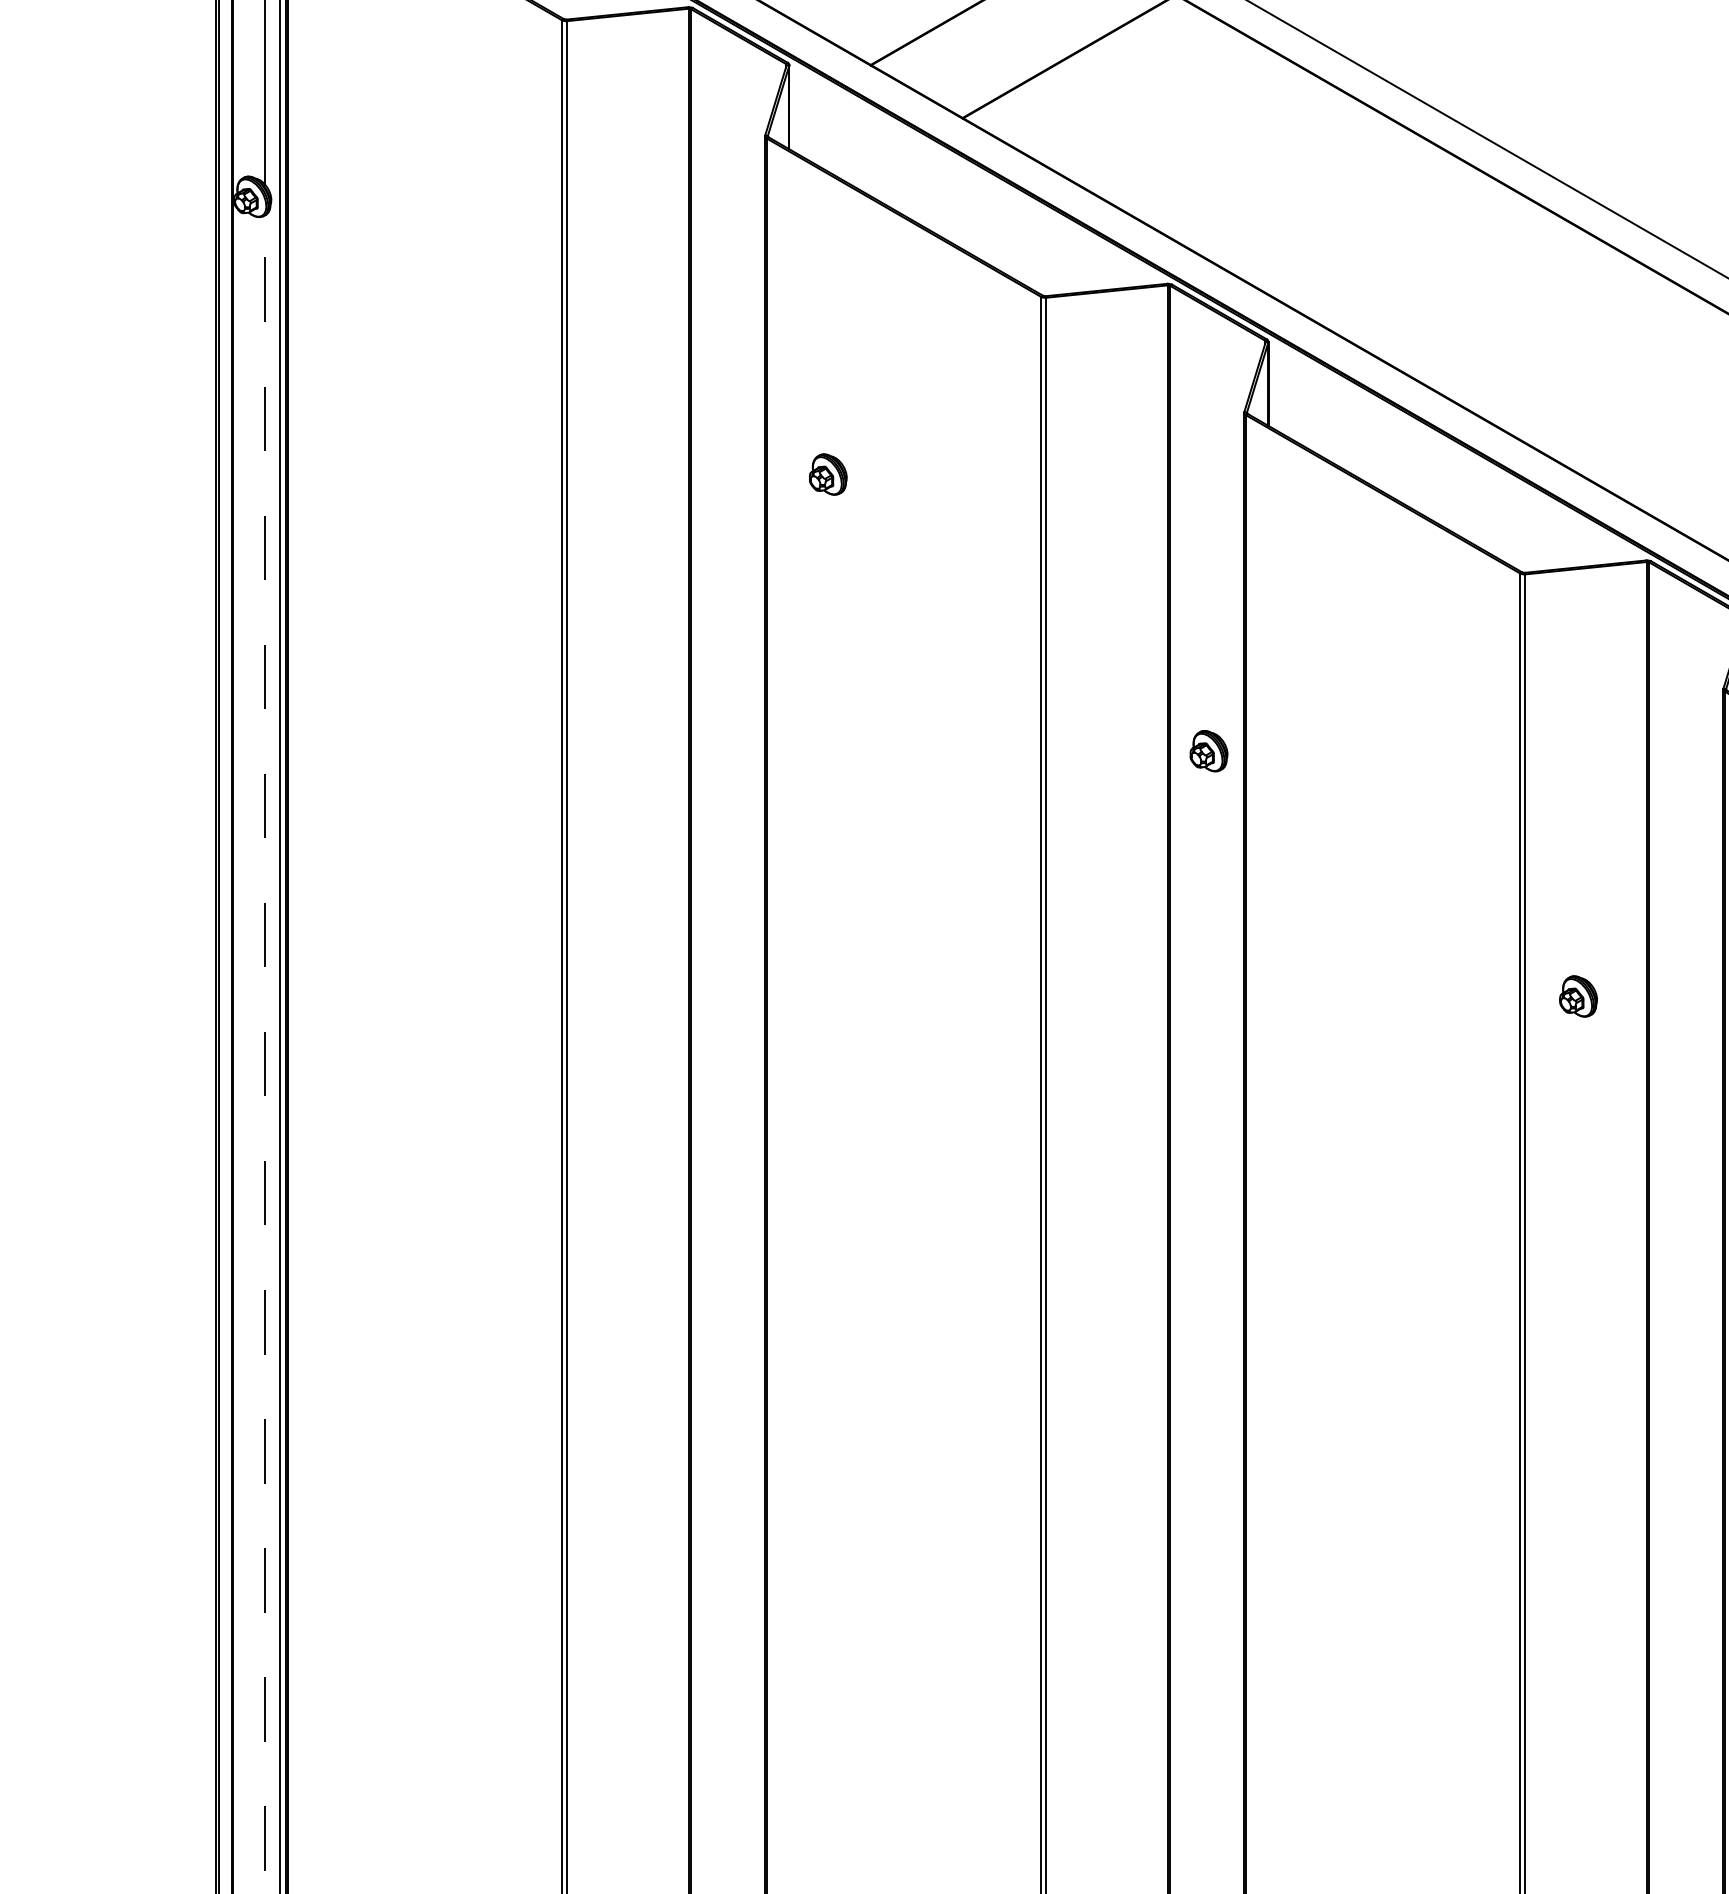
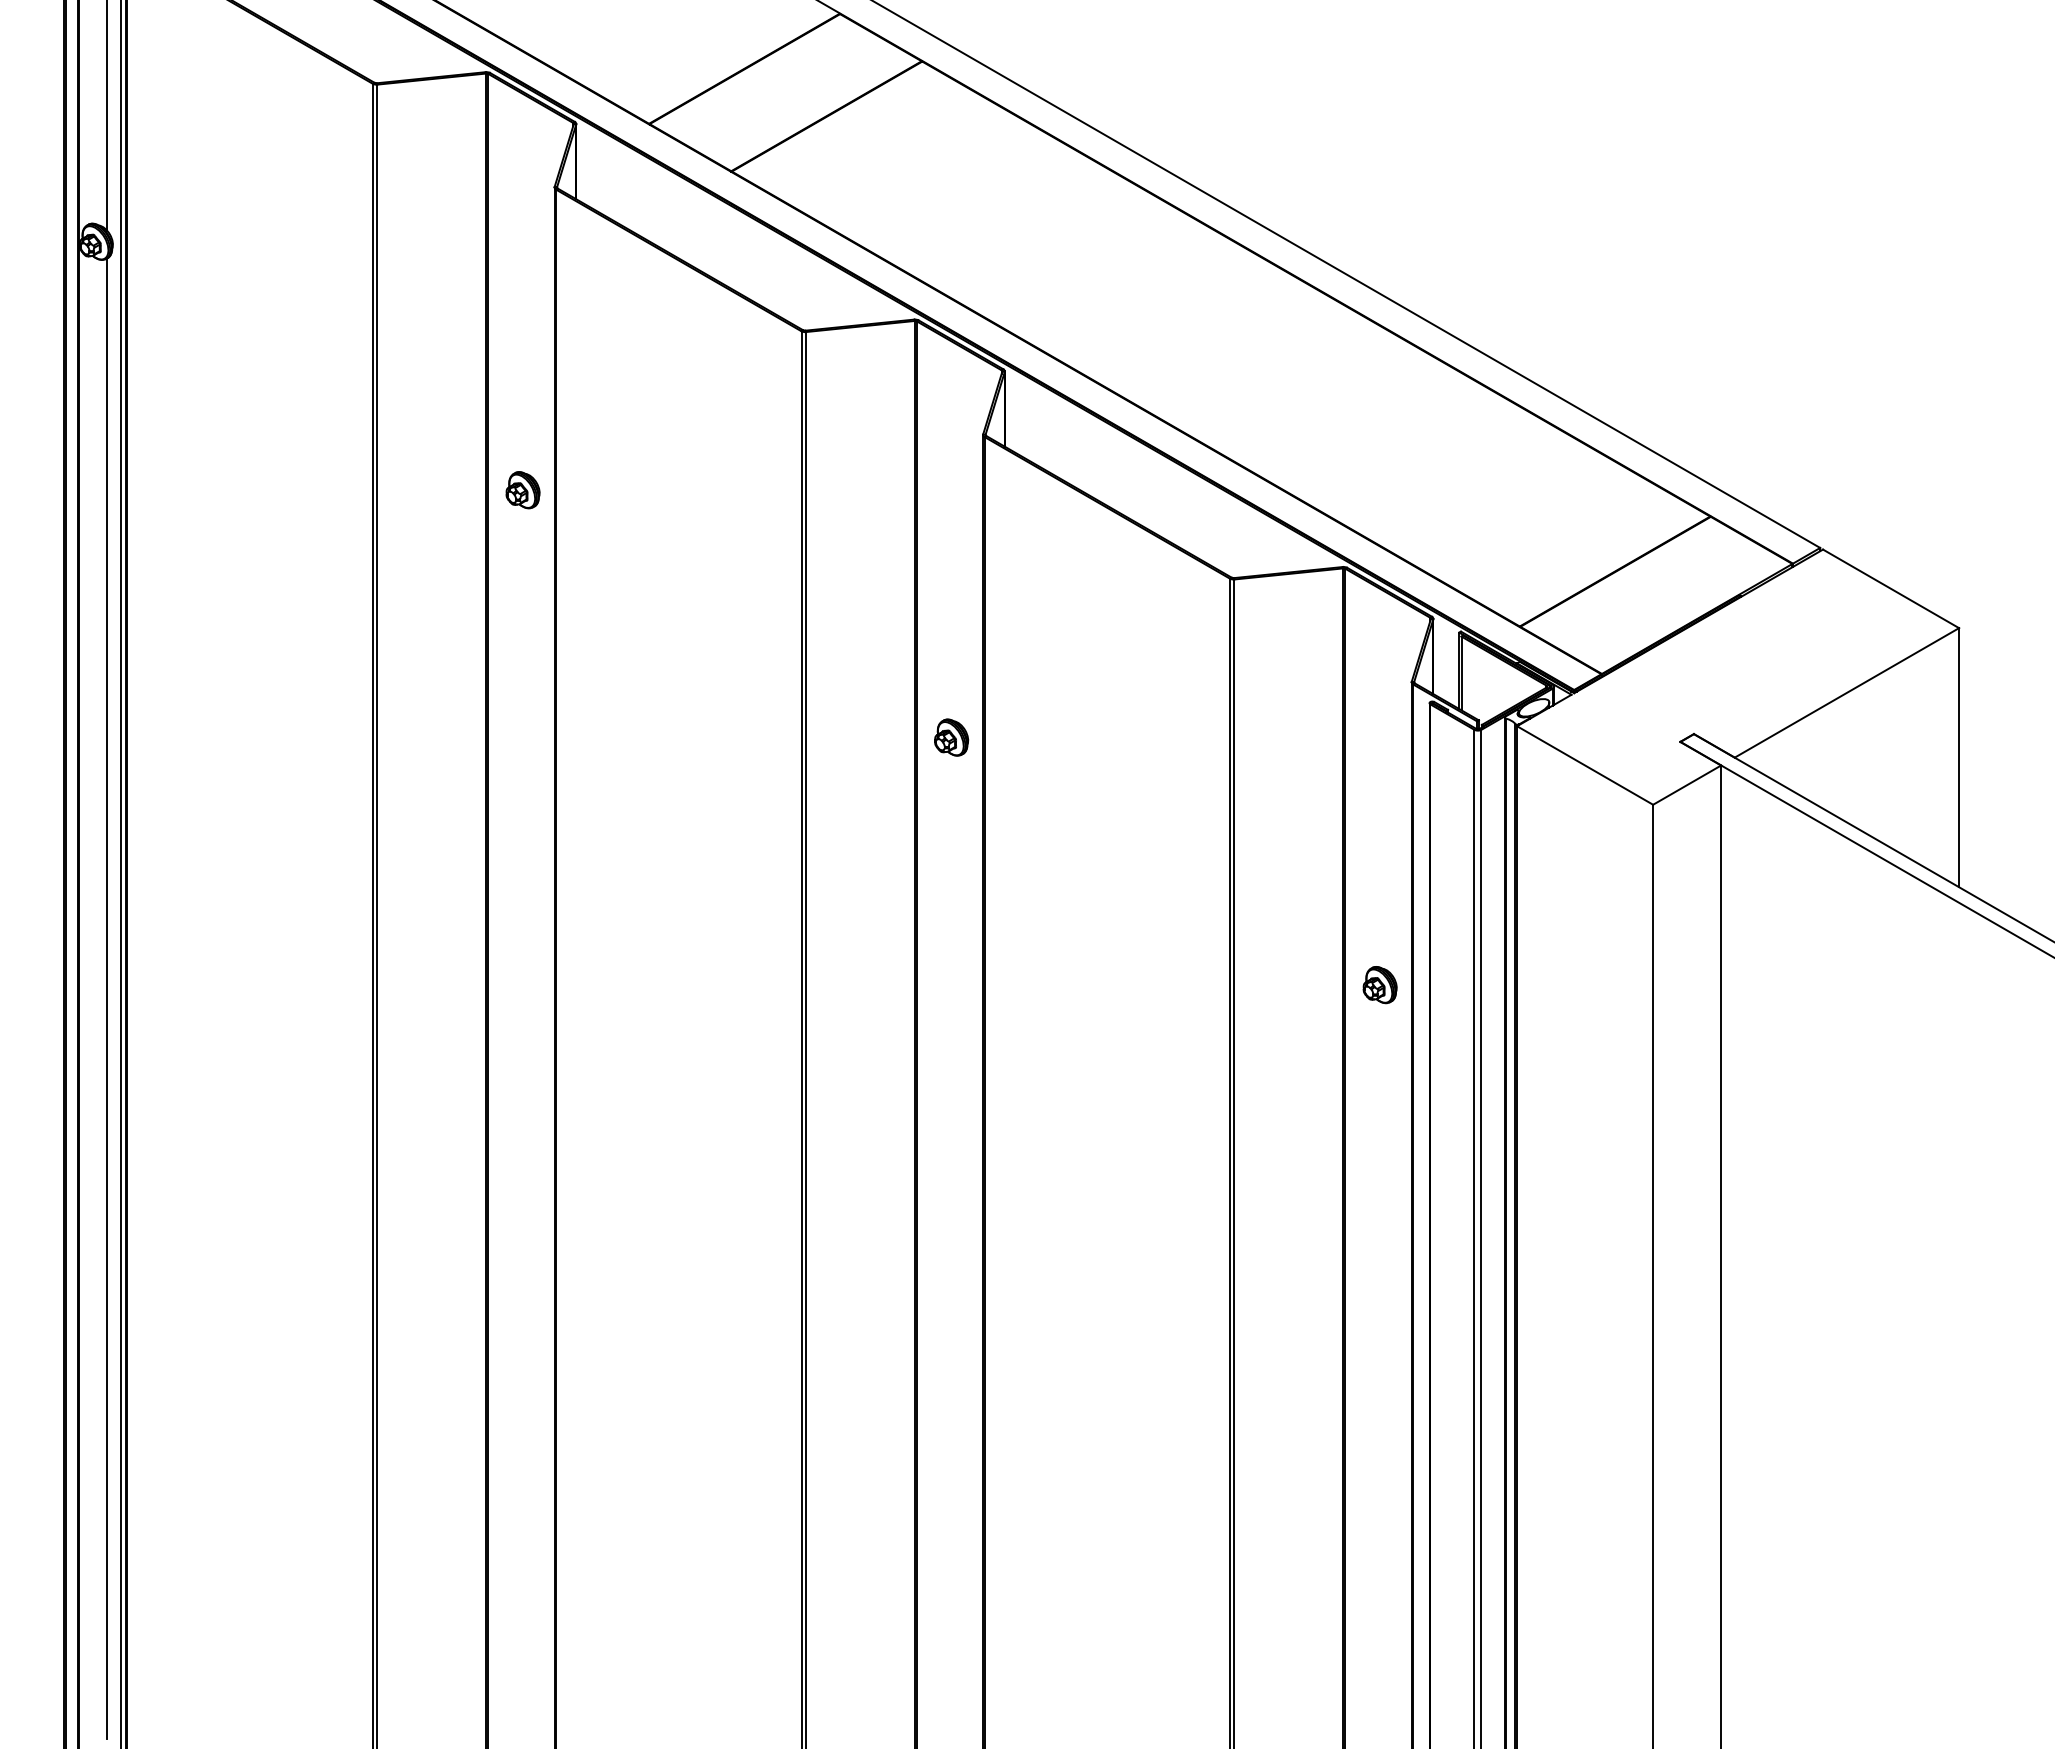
part: (827, 474) -> (522, 490), moved
part: (1577, 997) -> (1379, 985), moved
line: (265, 1042) -> (107, 998), dashed -> solid

